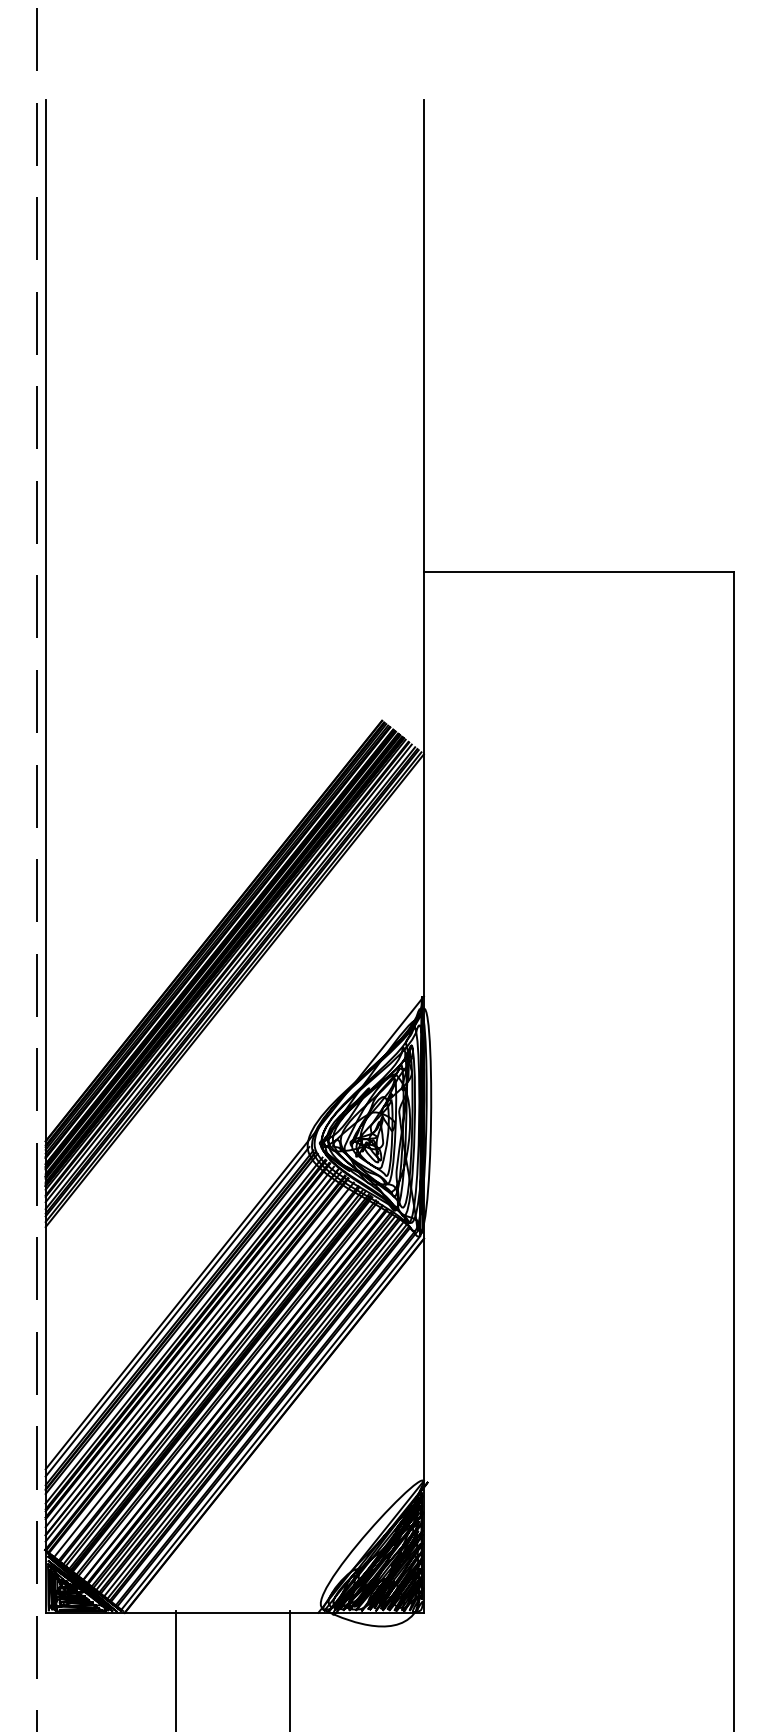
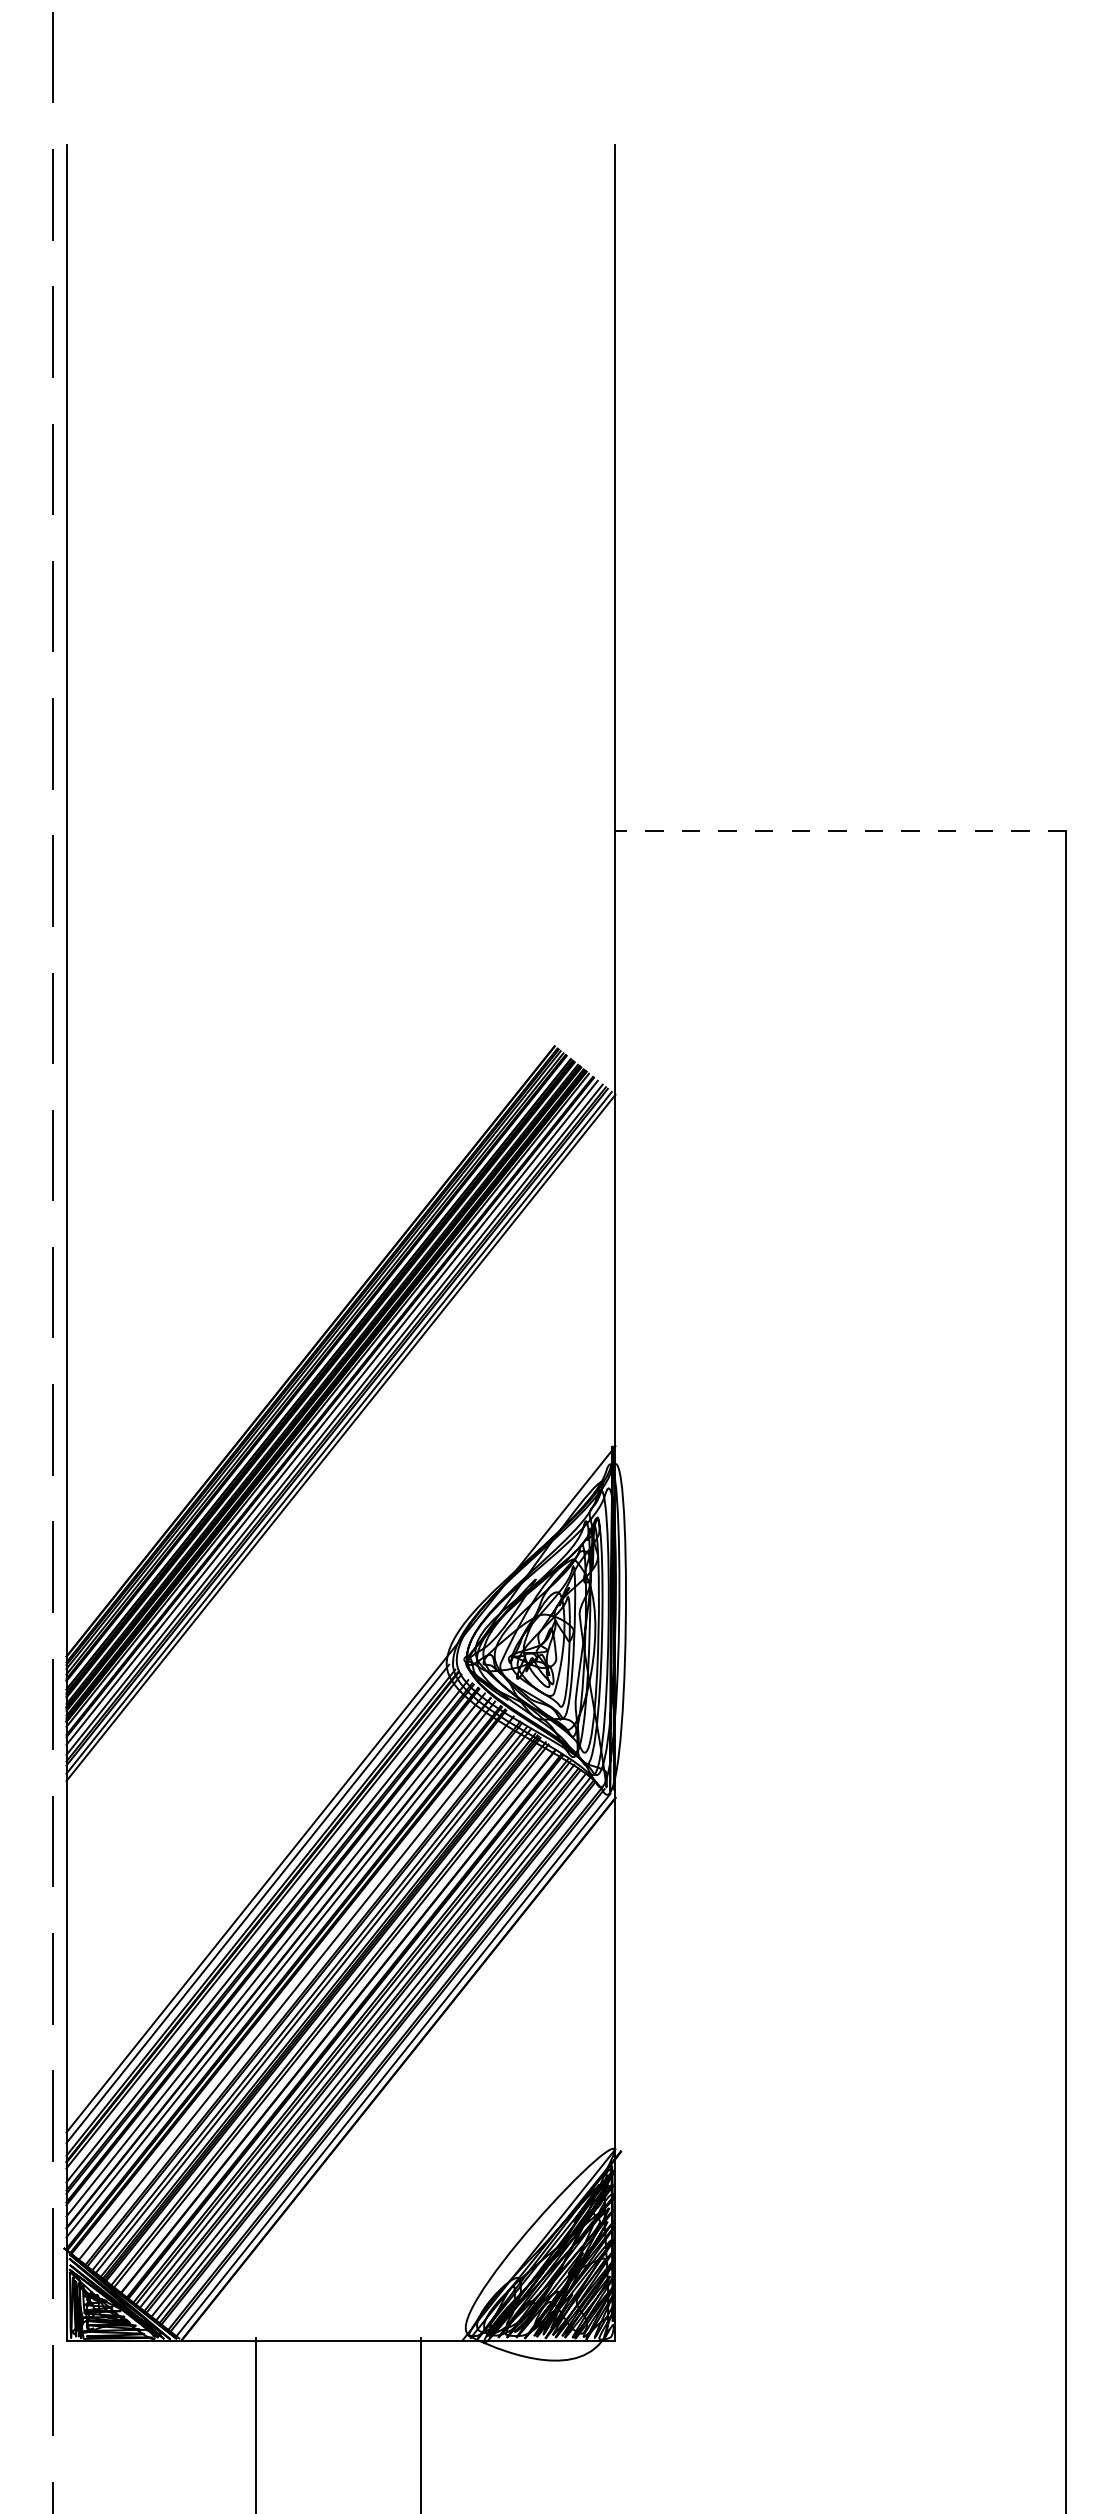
line: (578, 572) -> (839, 831), solid -> dashed

